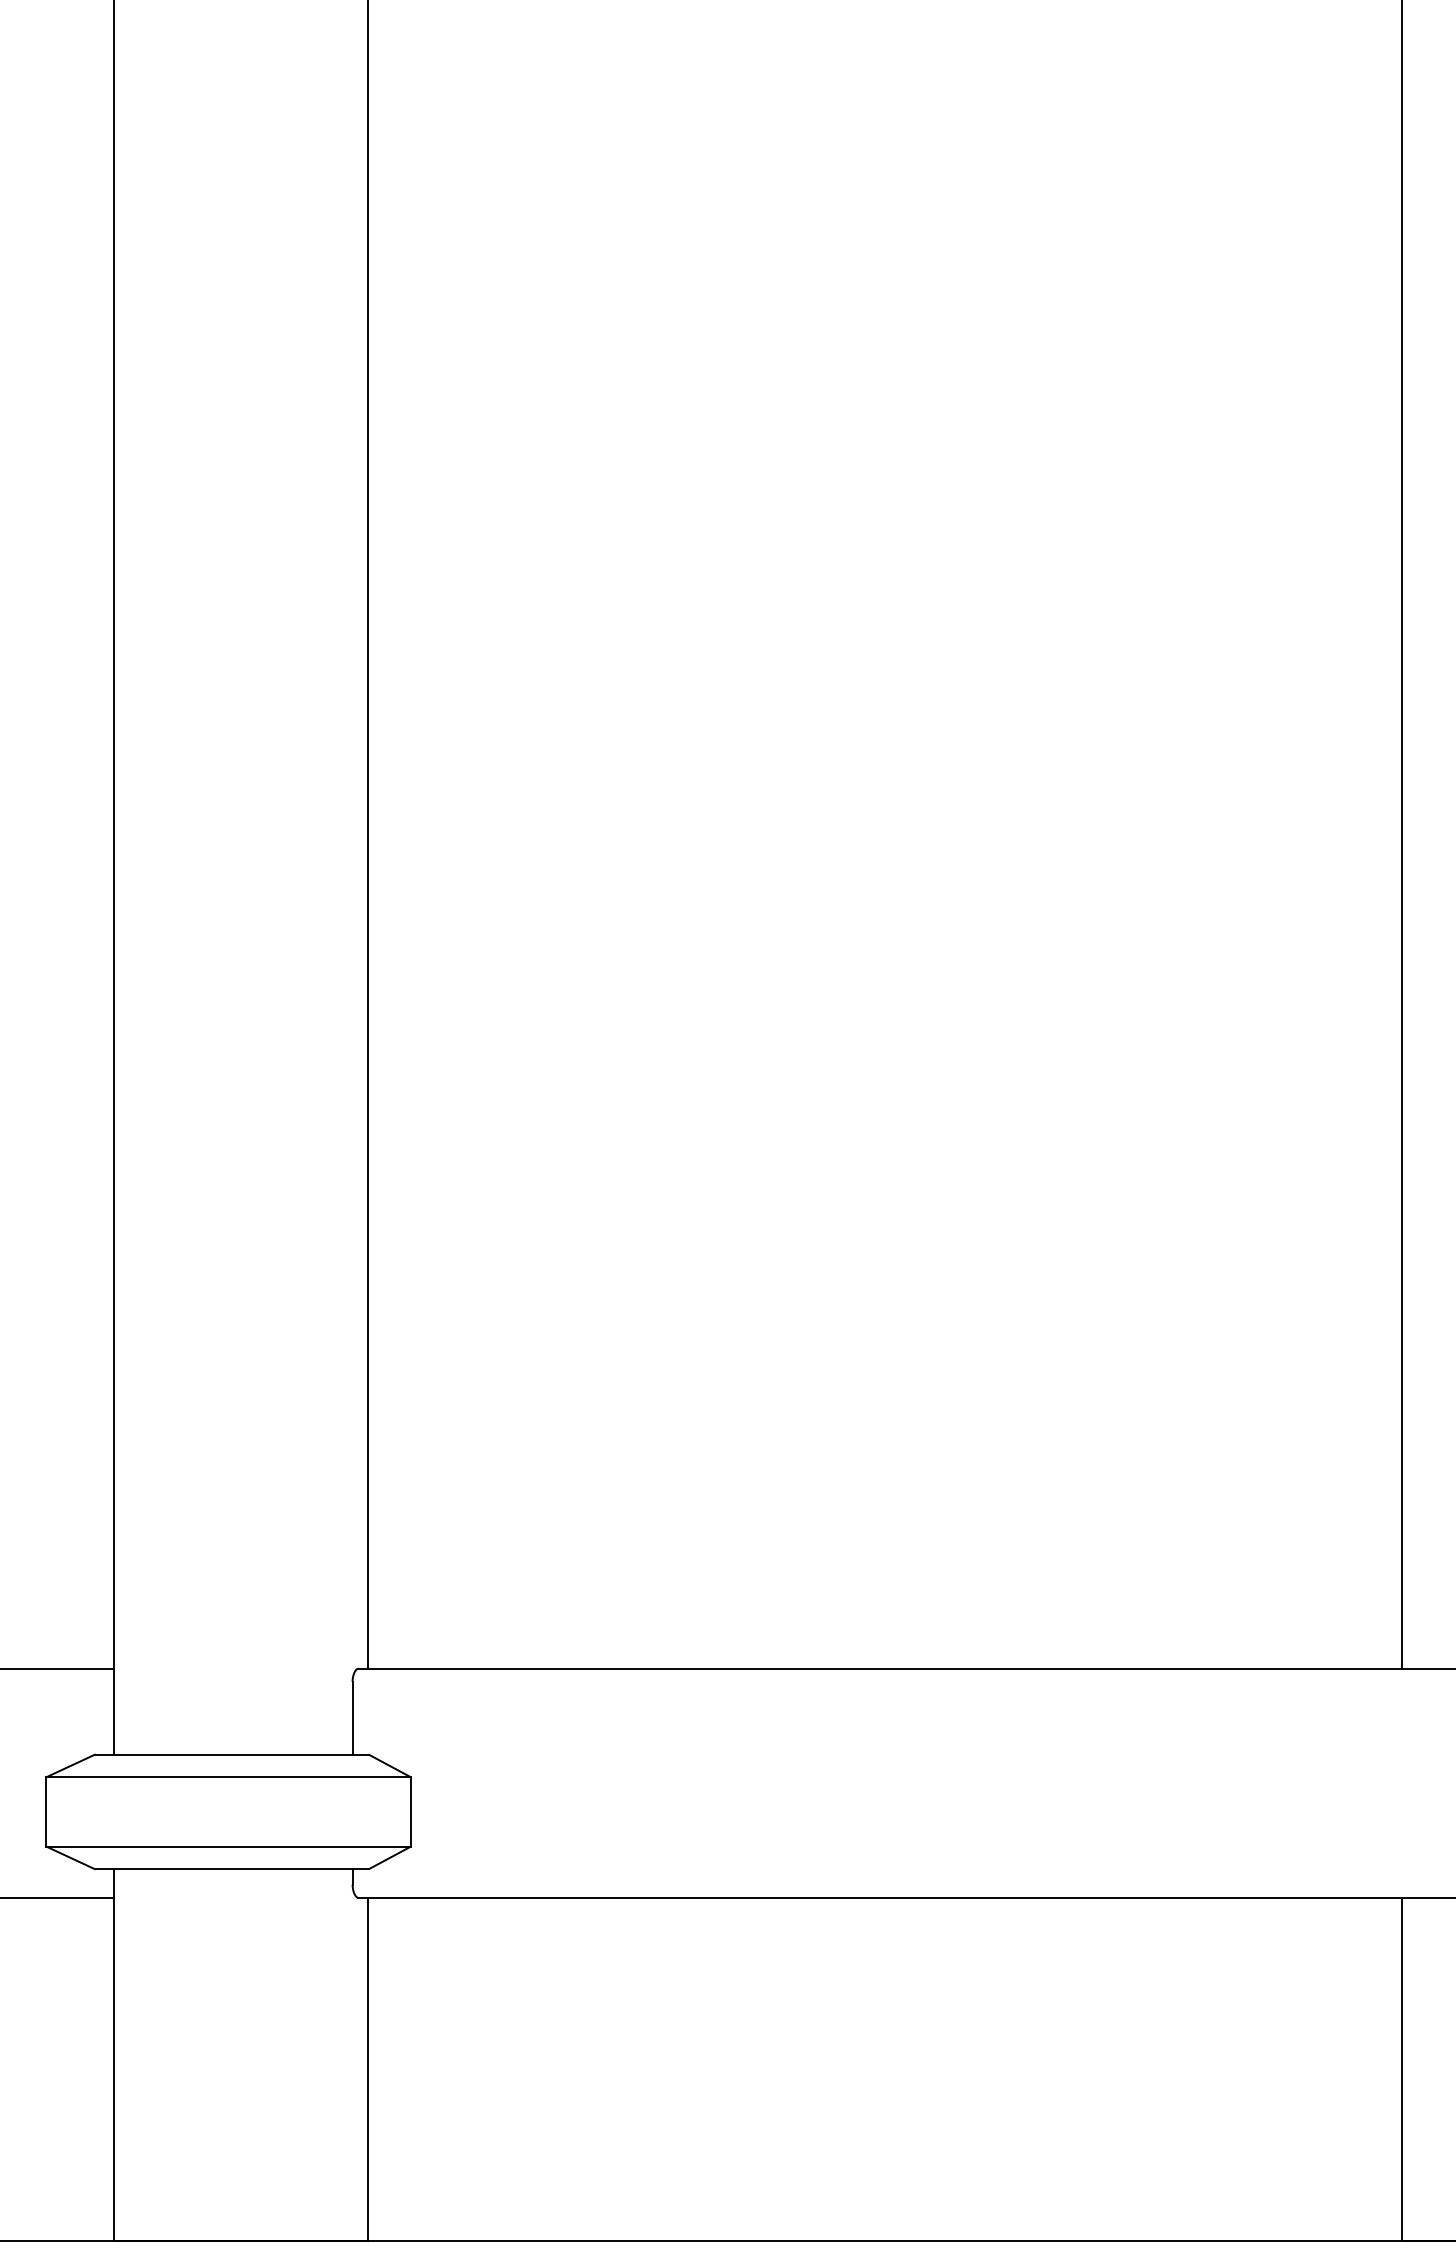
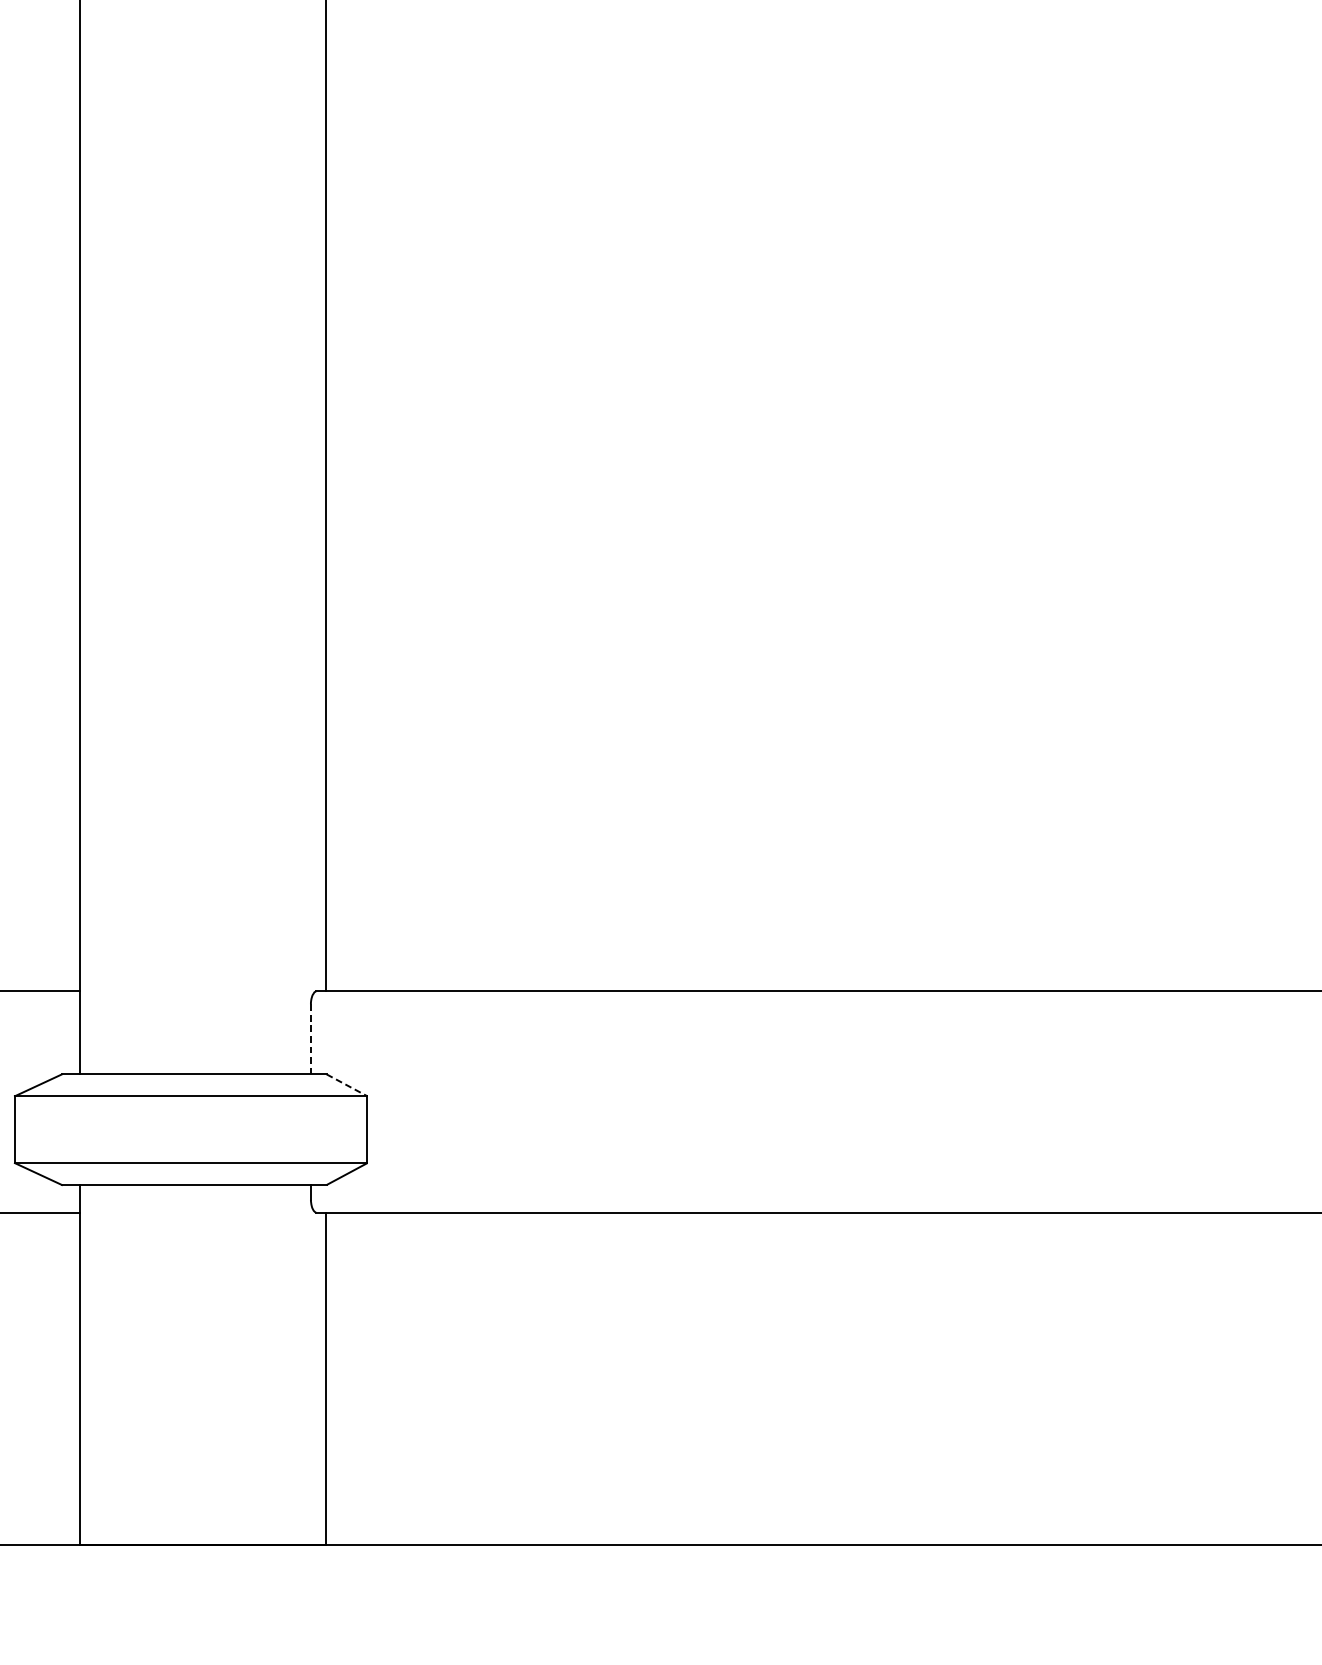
line: (352, 1718) -> (310, 1039), solid -> dashed
line: (389, 1765) -> (346, 1084), solid -> dashed

